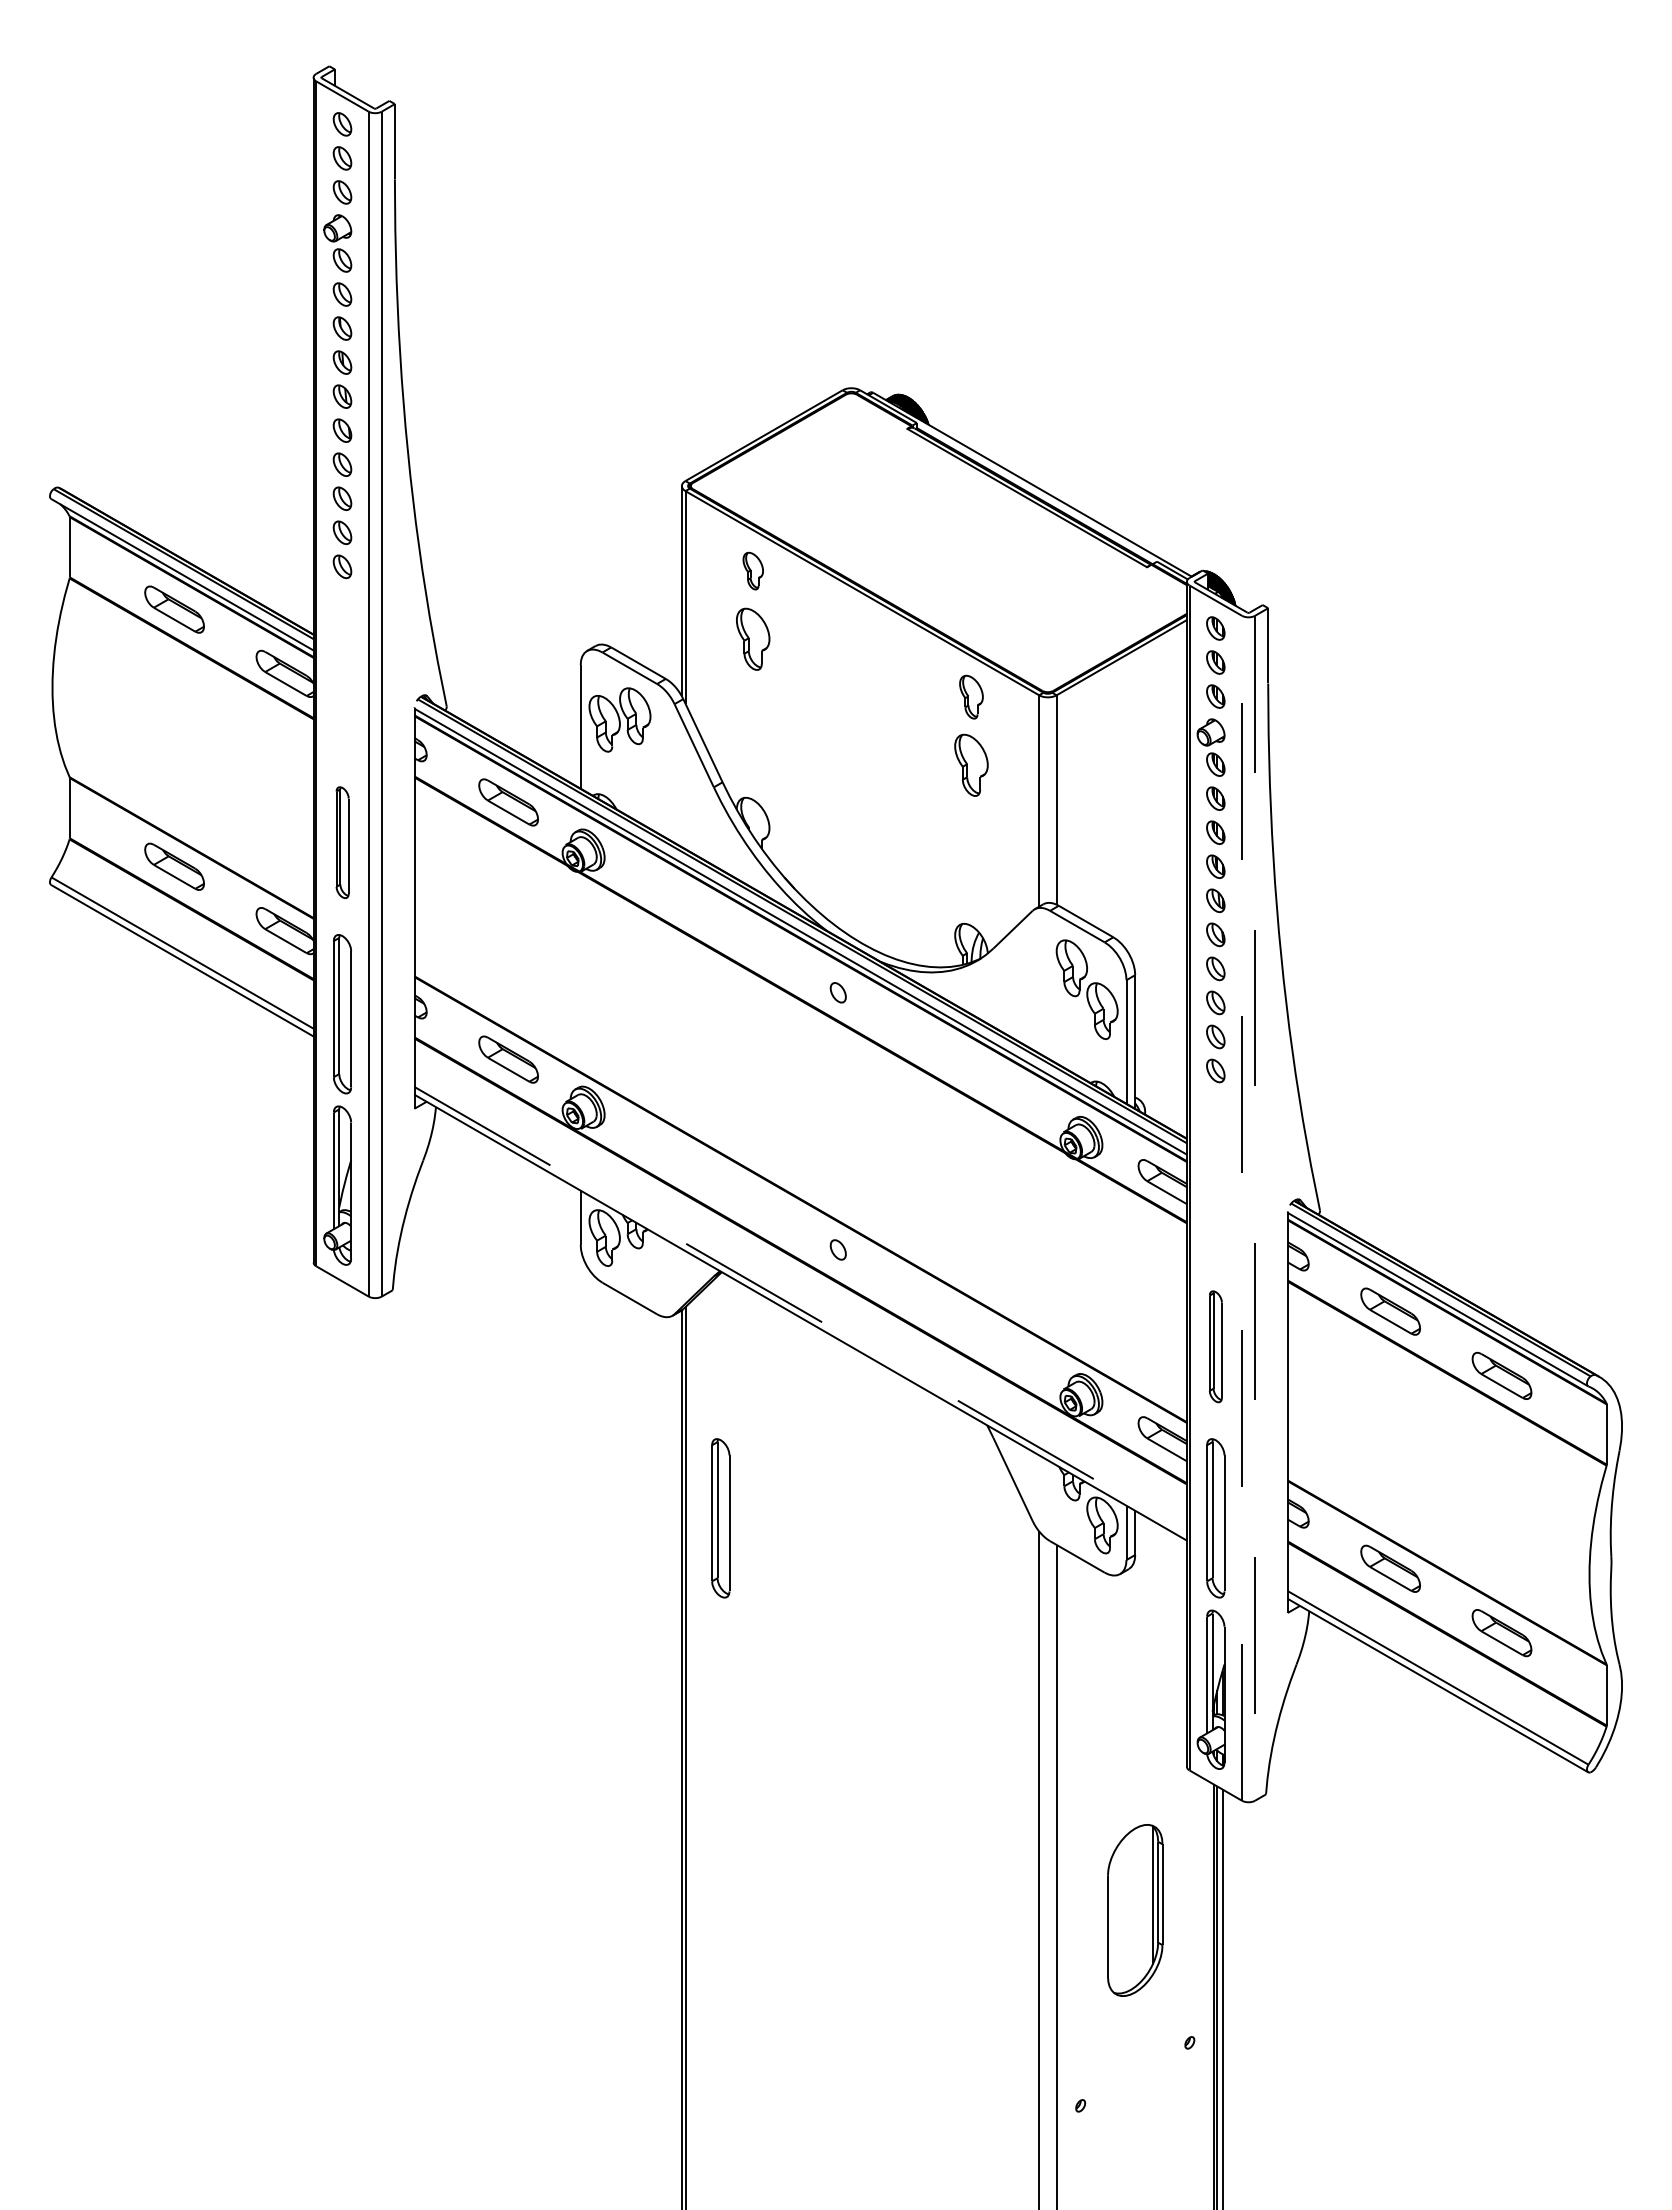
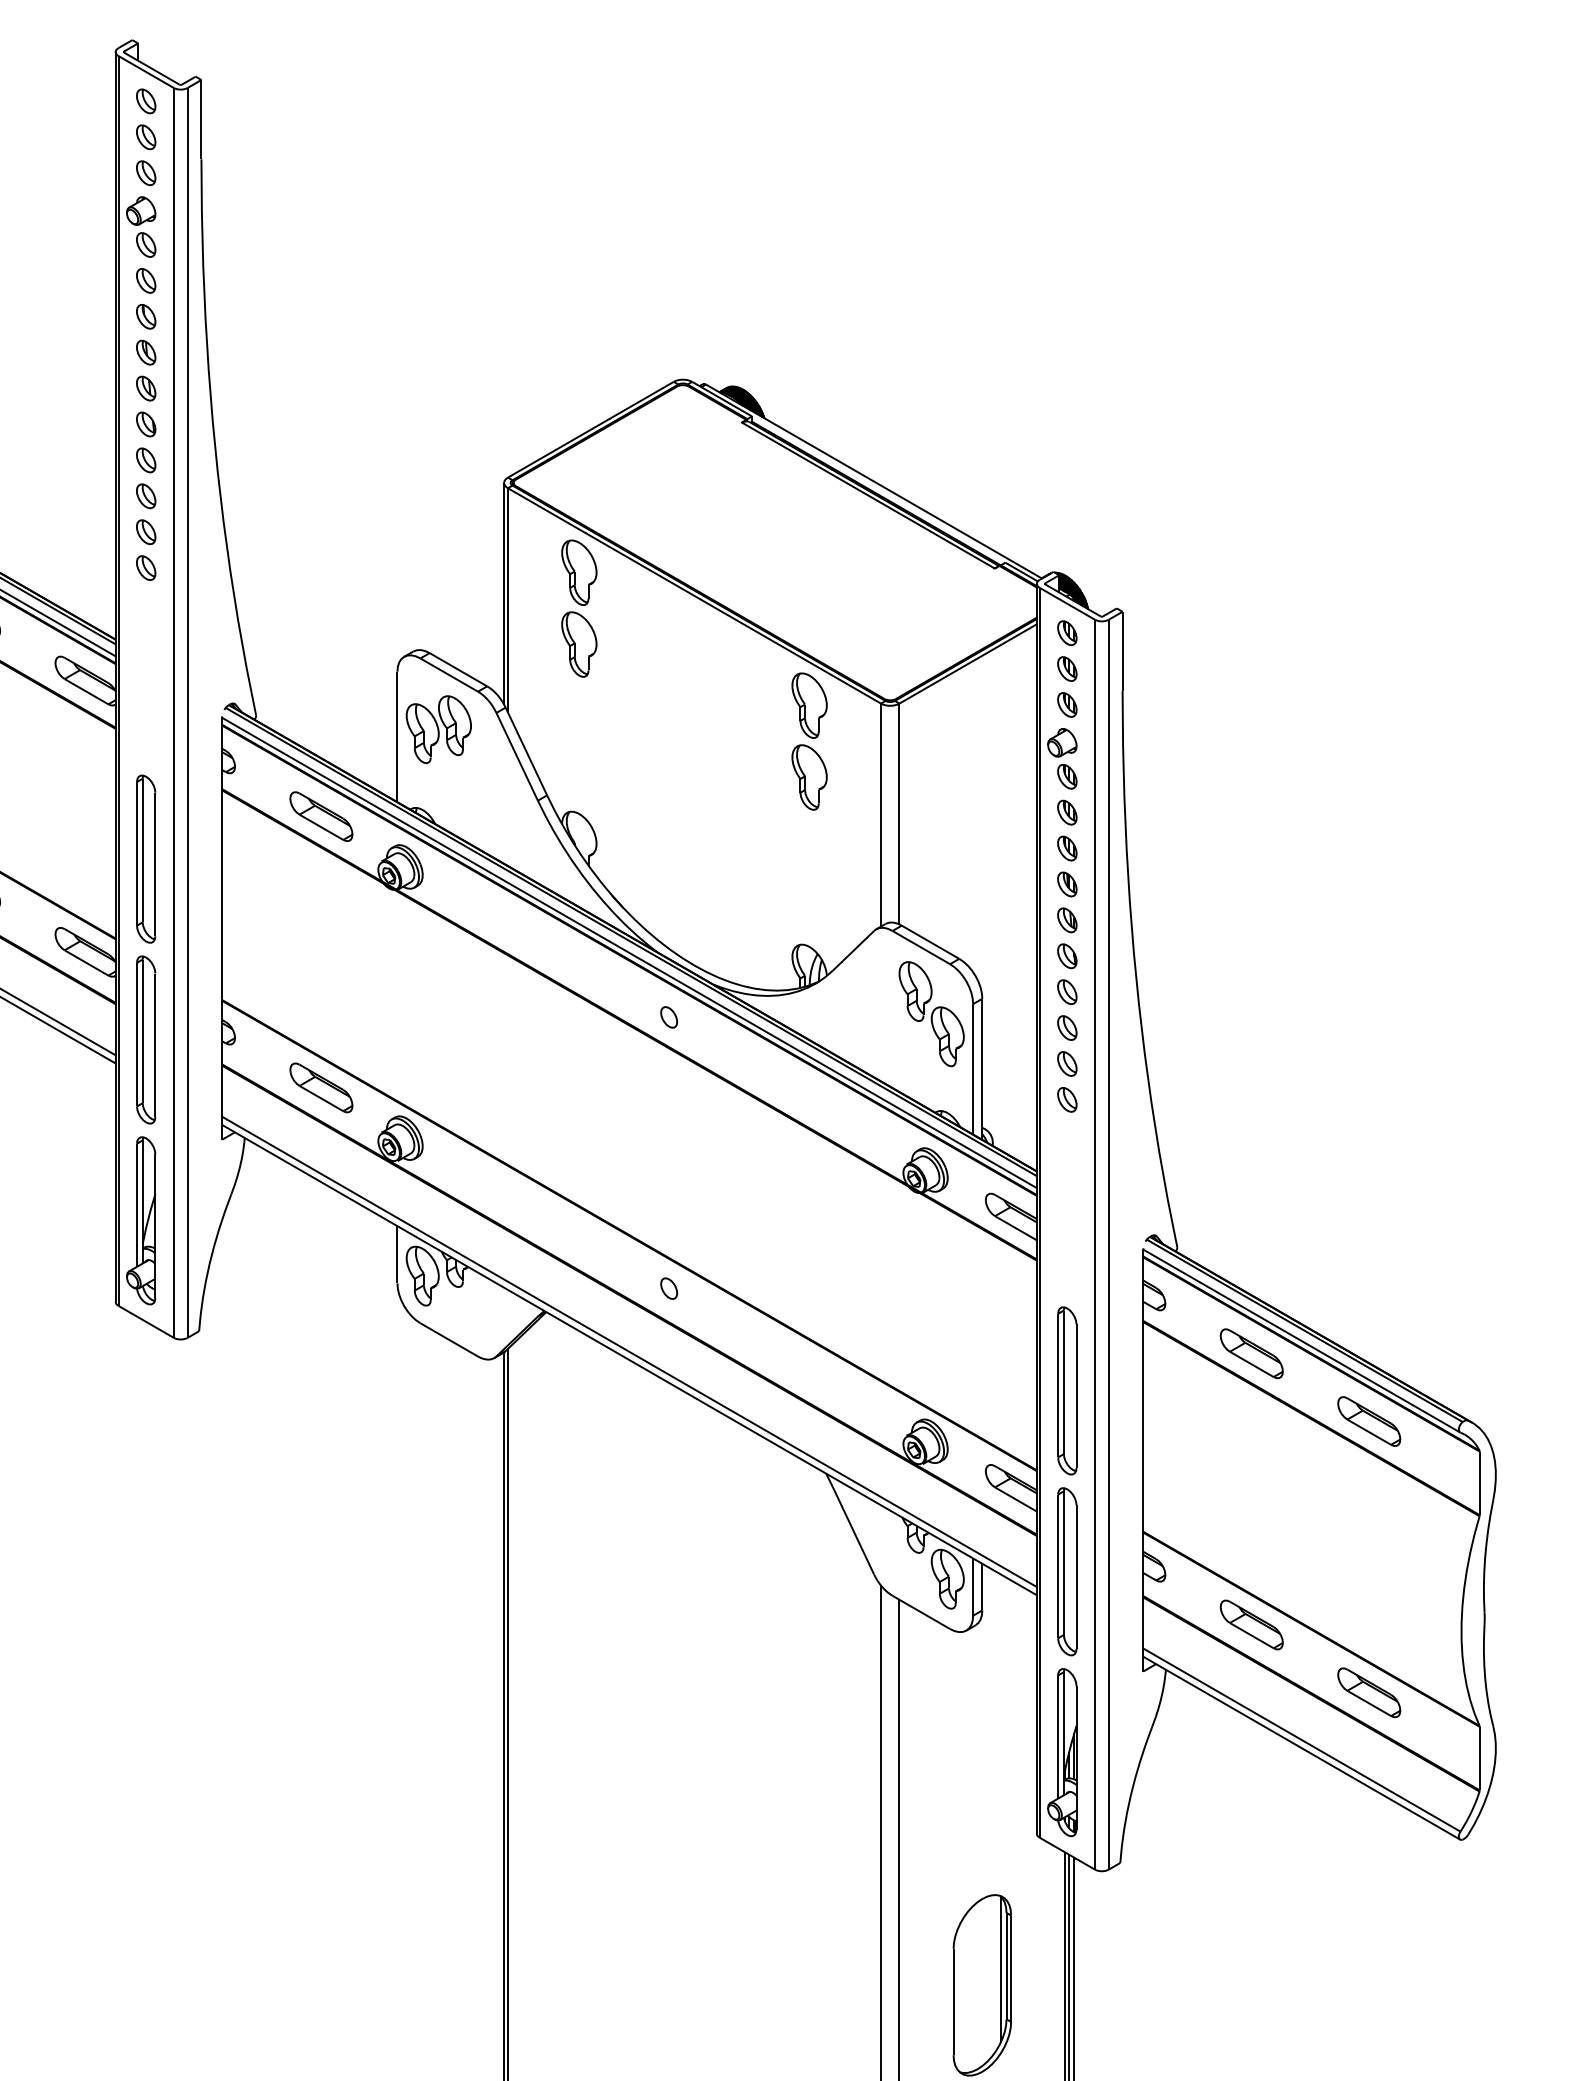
part: (753, 570) -> (579, 571), size x1.67
part: (971, 696) -> (809, 704), size x1.43
part: (342, 842) -> (146, 858), size x1.43
line: (1242, 1207) -> (1095, 1243), dashed -> solid
line: (1255, 1208) -> (1109, 1244), dashed -> solid
line: (800, 1309) -> (629, 1351), dashed -> solid
part: (1215, 1346) -> (1067, 1390), size x1.43
part: (720, 1518) -> (544, 1571), removed

